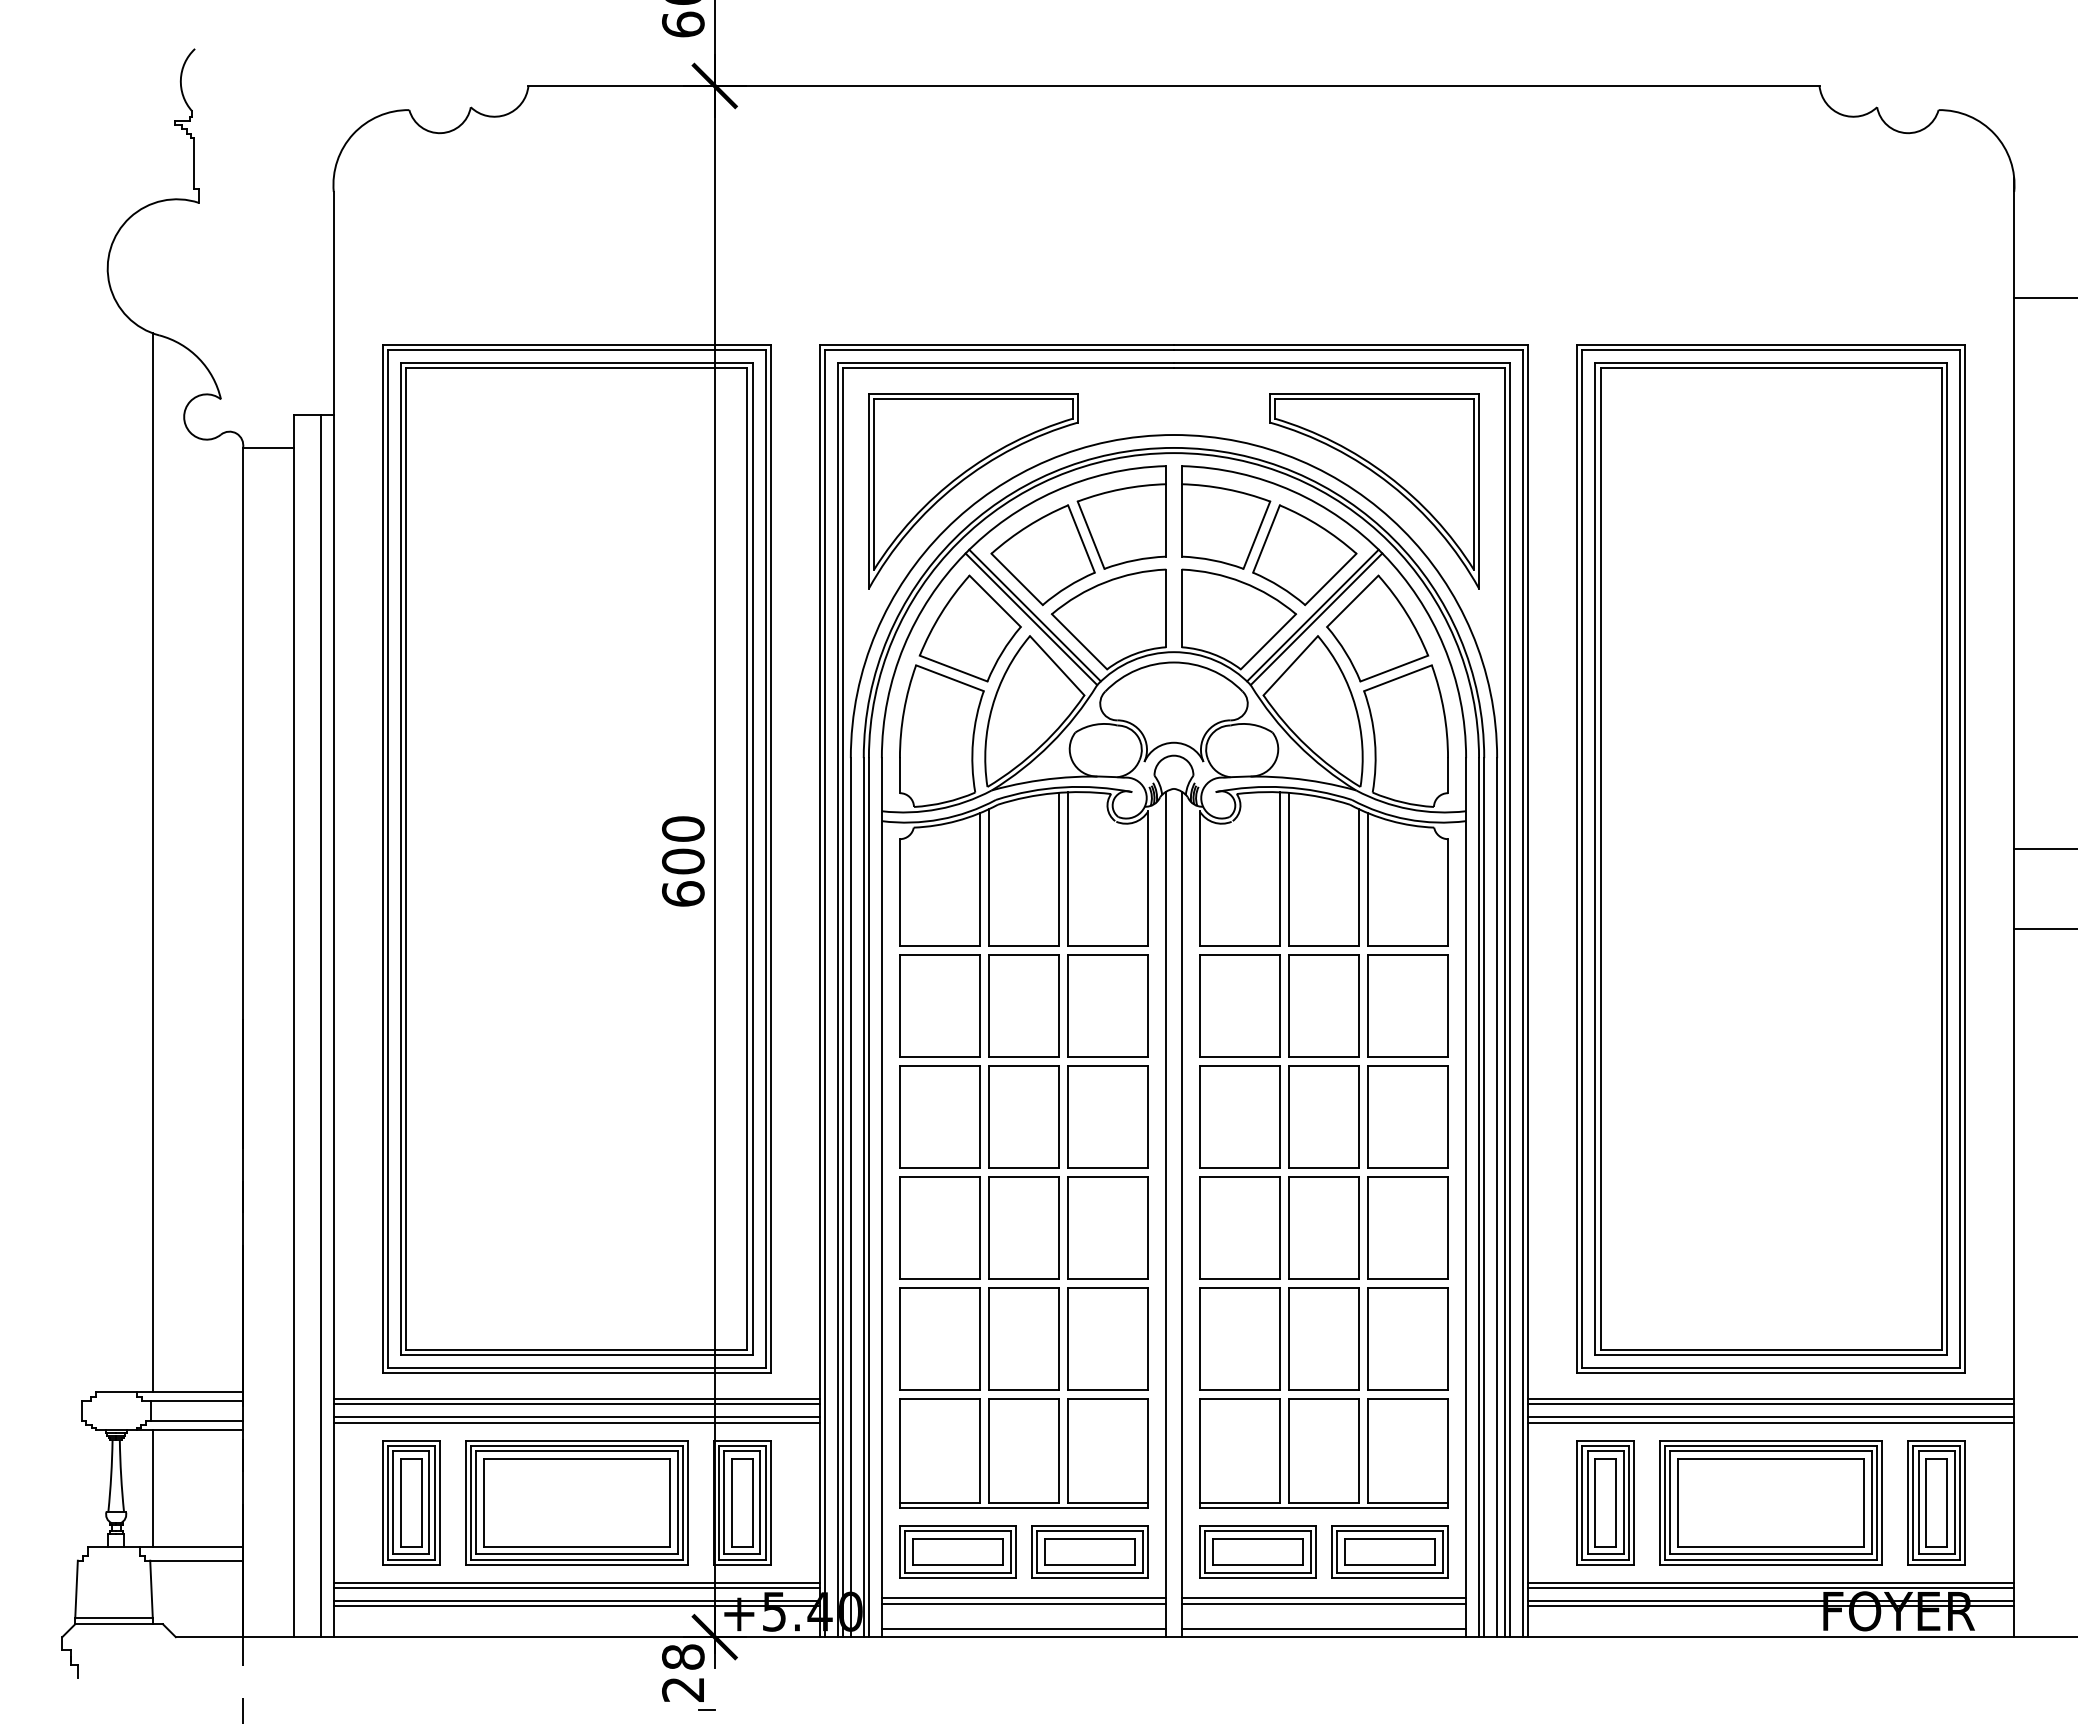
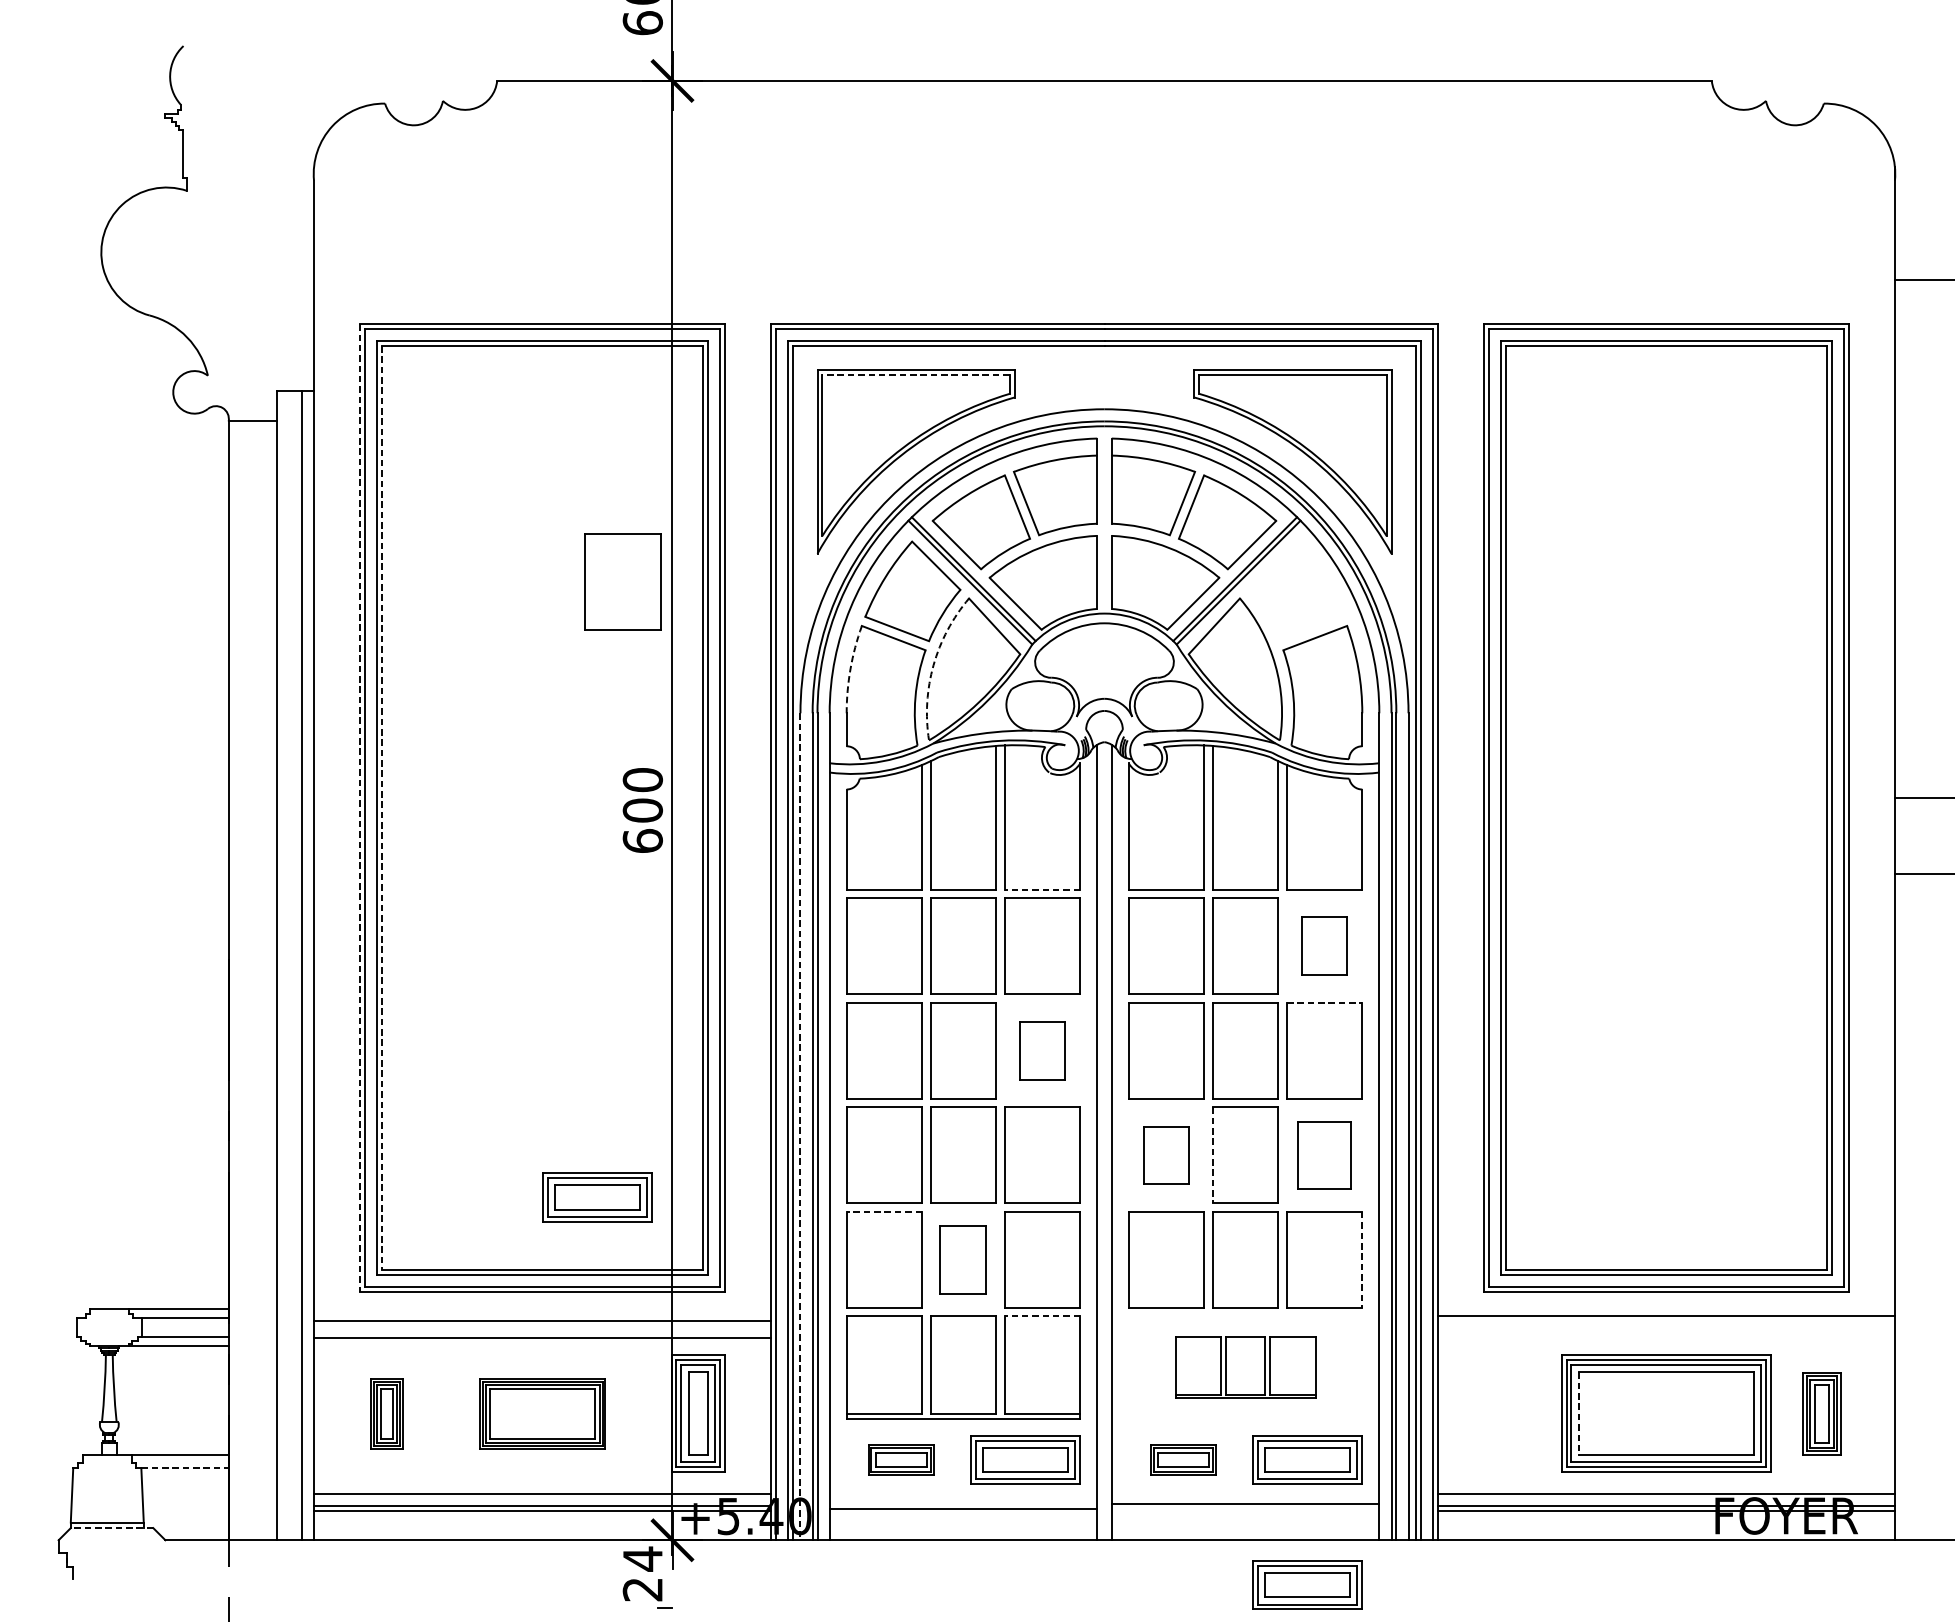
line: (973, 398) -> (915, 374), solid -> dashed
part: (661, 618) -> (622, 581), added
part: (1377, 628) -> (1295, 591), removed
arc: (992, 706) -> (933, 664), solid -> dashed
arc: (904, 711) -> (850, 669), solid -> dashed
line: (382, 859) -> (359, 808), solid -> dashed
line: (406, 859) -> (382, 808), solid -> dashed
line: (152, 862) -> (143, 811), removed
line: (1107, 945) -> (1041, 889), solid -> dashed
part: (1407, 1005) -> (1324, 946), size x0.6
line: (1408, 1065) -> (1325, 1002), solid -> dashed
part: (1107, 1116) -> (1041, 1050), size x0.6
line: (850, 1198) -> (800, 1127), solid -> dashed
part: (1239, 1227) -> (1166, 1154), size x0.6
part: (1407, 1227) -> (1324, 1154), size x0.7
line: (1289, 1228) -> (1213, 1155), solid -> dashed
part: (634, 1272) -> (596, 1197), added
line: (939, 1288) -> (883, 1212), solid -> dashed
part: (1023, 1338) -> (962, 1259), size x0.7
line: (1448, 1339) -> (1362, 1260), solid -> dashed
line: (576, 1399) -> (542, 1316), removed
line: (1107, 1399) -> (1041, 1316), solid -> dashed
line: (1771, 1404) -> (1666, 1321), removed
line: (576, 1417) -> (542, 1333), removed
line: (1771, 1417) -> (1666, 1333), removed
line: (1771, 1422) -> (1666, 1338), removed
part: (1323, 1453) -> (1245, 1367), size x0.6
line: (152, 1488) -> (143, 1400), removed
part: (411, 1502) -> (387, 1413), size x0.6
part: (576, 1502) -> (542, 1413), size x0.6
part: (1605, 1502) -> (1510, 1413), removed
line: (1678, 1502) -> (1579, 1413), solid -> dashed
part: (1936, 1502) -> (1821, 1413), size x0.7
part: (957, 1551) -> (900, 1459), size x0.6
part: (1257, 1551) -> (1183, 1459), size x0.6
line: (197, 1560) -> (185, 1468), solid -> dashed
line: (576, 1582) -> (542, 1488), removed
line: (1771, 1582) -> (1666, 1488), removed
line: (1023, 1598) -> (962, 1503), removed
line: (1323, 1603) -> (1245, 1508), removed
line: (119, 1624) -> (112, 1528), solid -> dashed
line: (1023, 1629) -> (962, 1533), removed
line: (1323, 1629) -> (1245, 1533), removed
text: (683, 1656) -> (643, 1558), 28 -> 24
part: (1389, 1684) -> (1307, 1584), added

